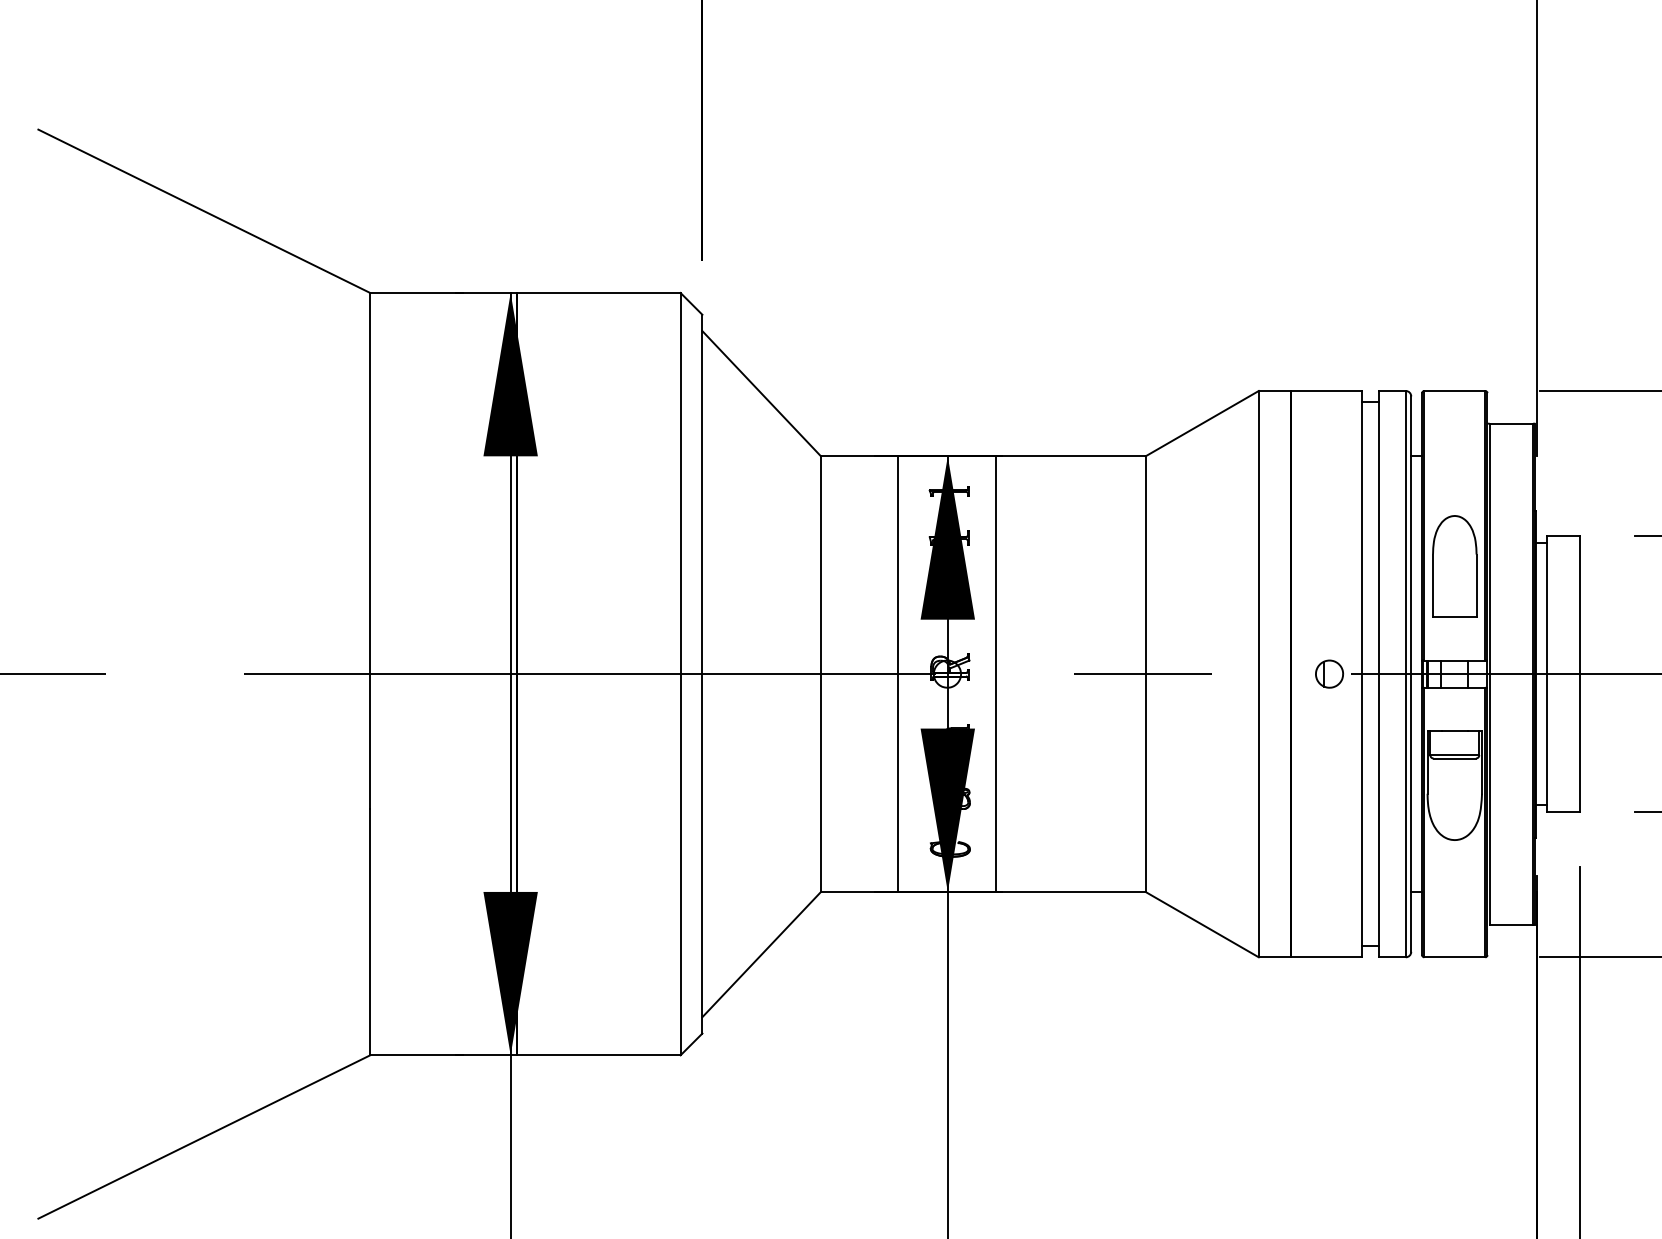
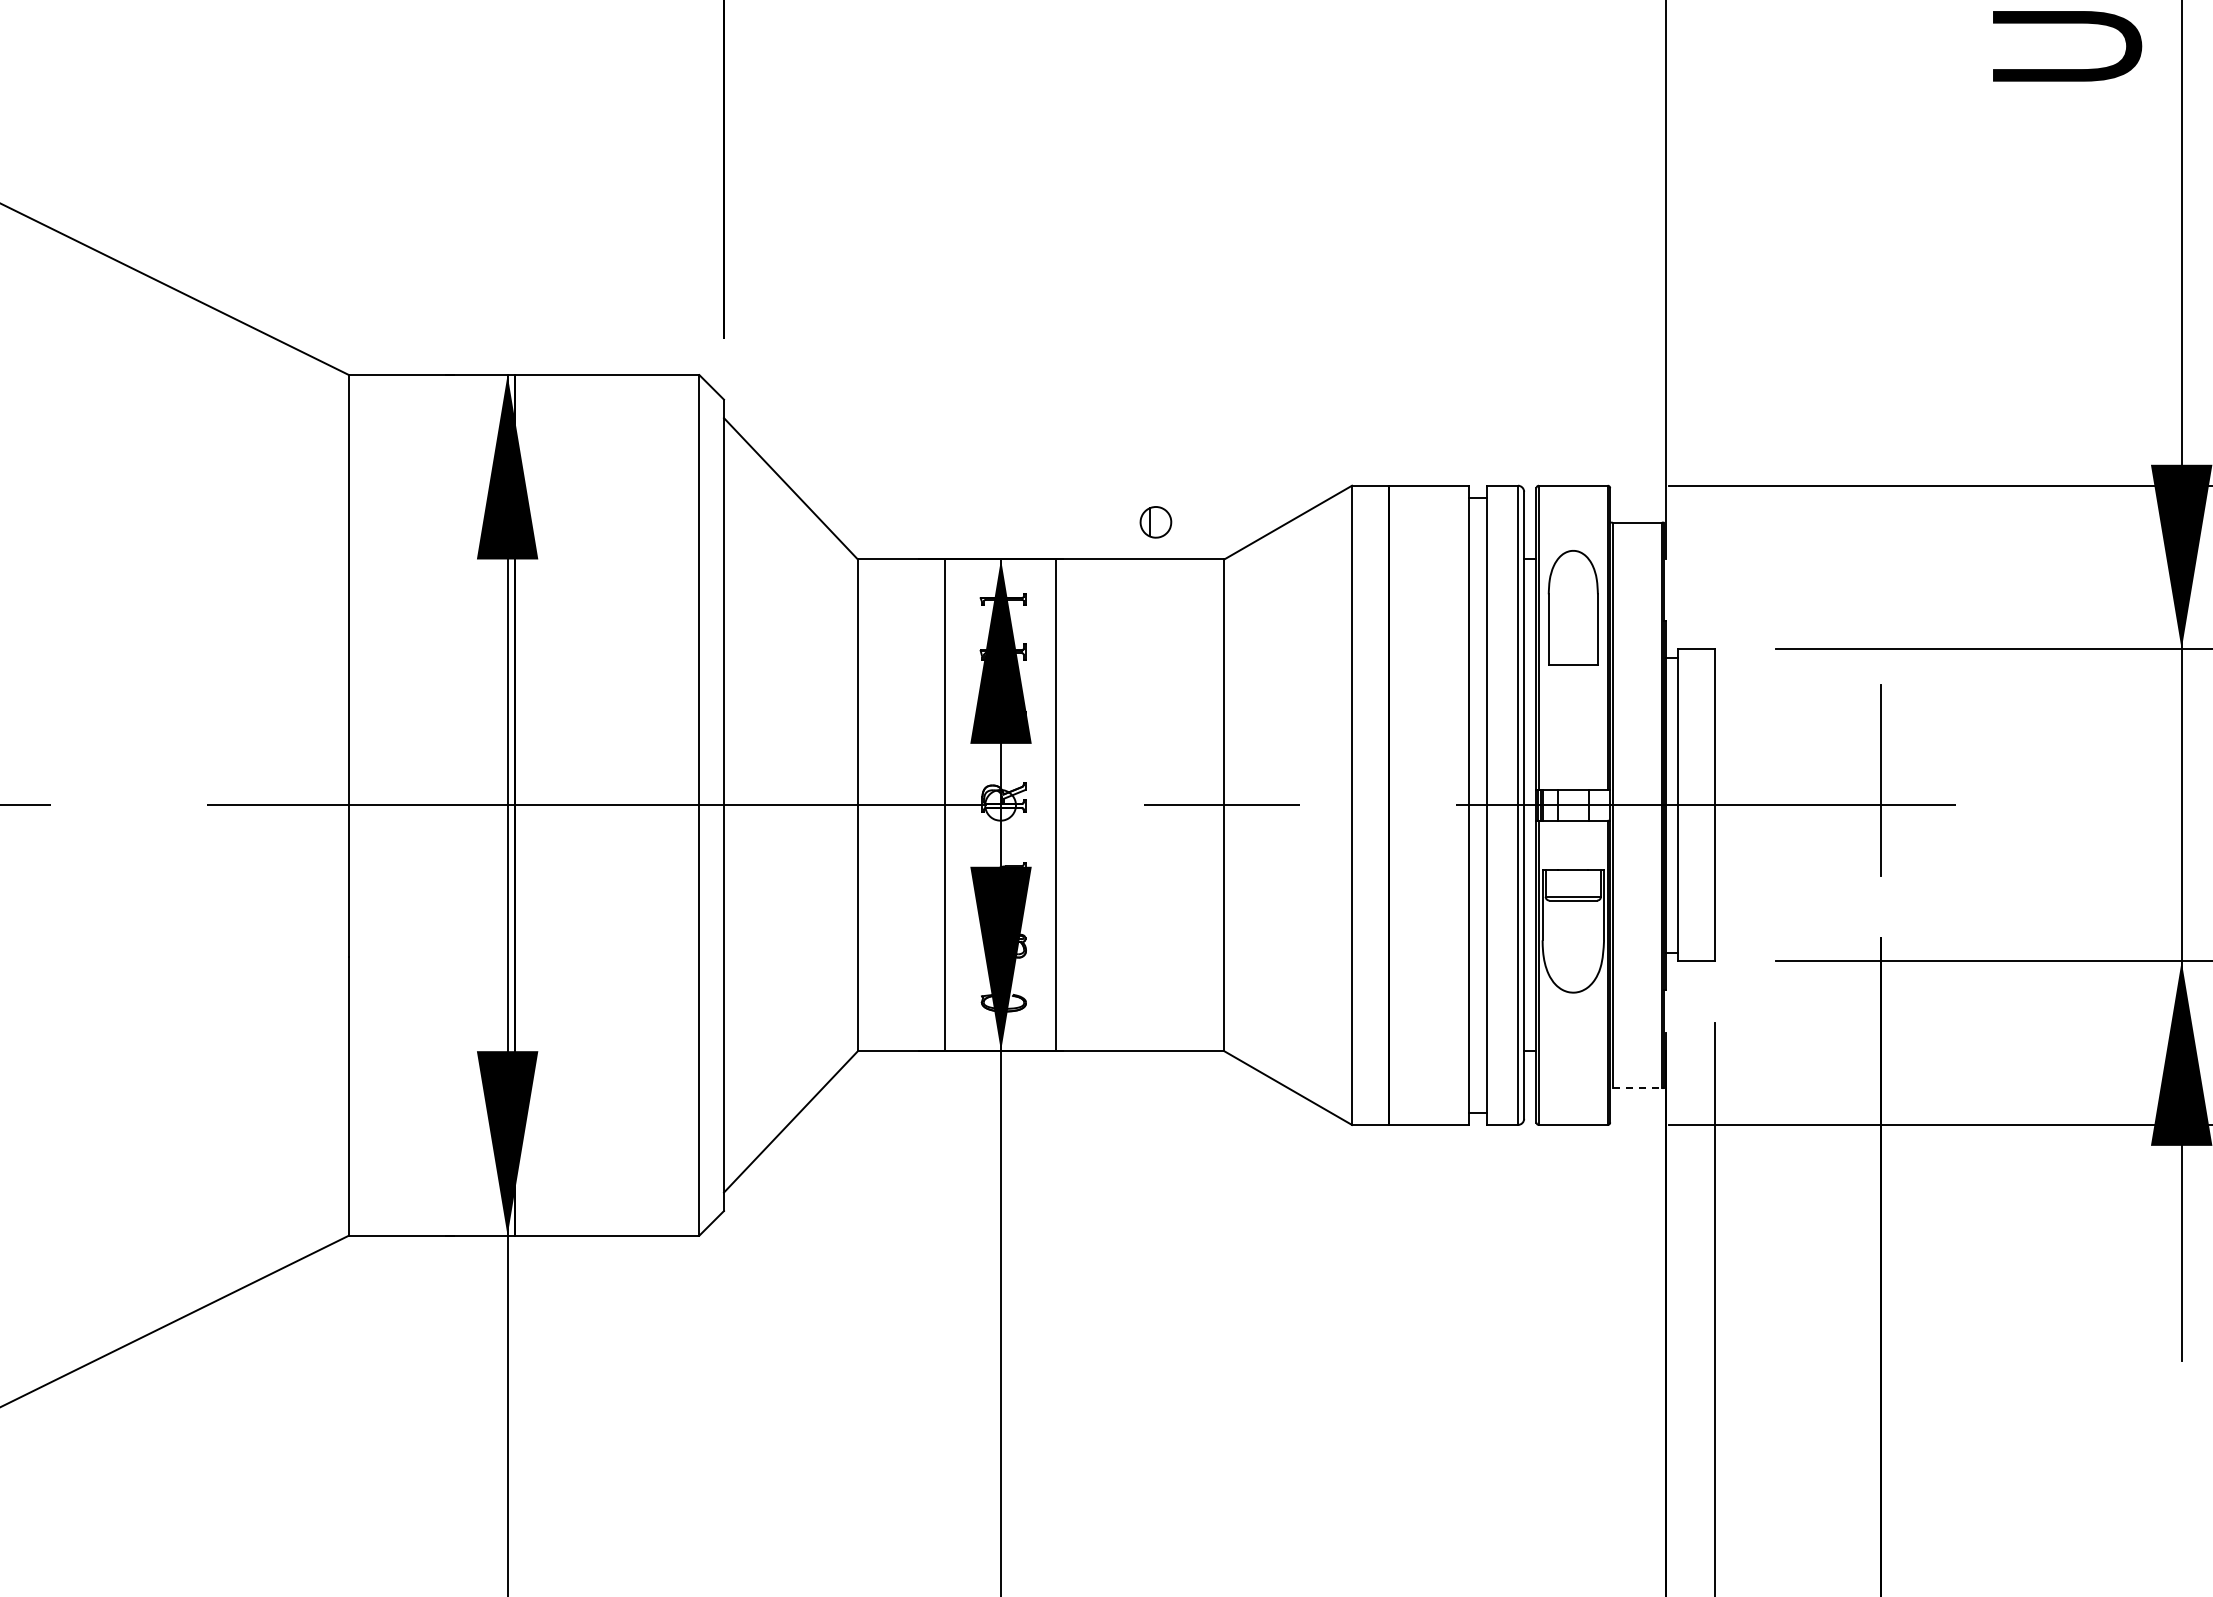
part: (1454, 566) -> (1572, 607), moved
part: (1329, 674) -> (1155, 522), moved
line: (1511, 924) -> (1637, 1088), solid -> dashed

